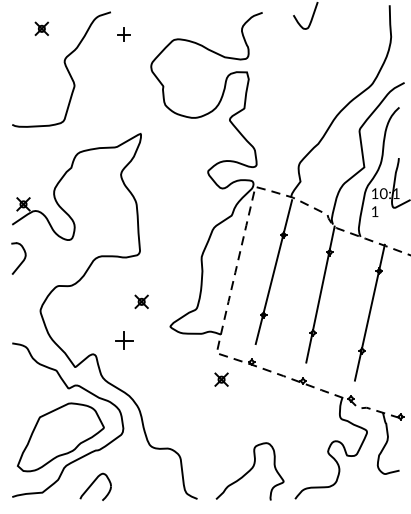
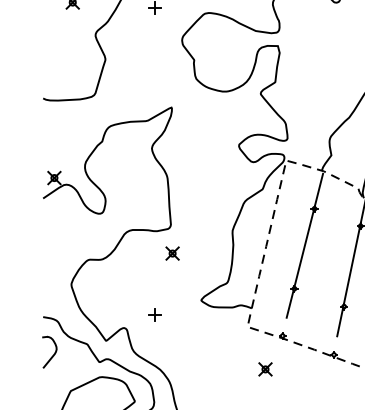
part: (18, 258) -> (49, 352), moved
part: (141, 301) -> (172, 253), moved
part: (123, 340) -> (154, 314), size x0.71
part: (221, 379) -> (265, 369), moved

